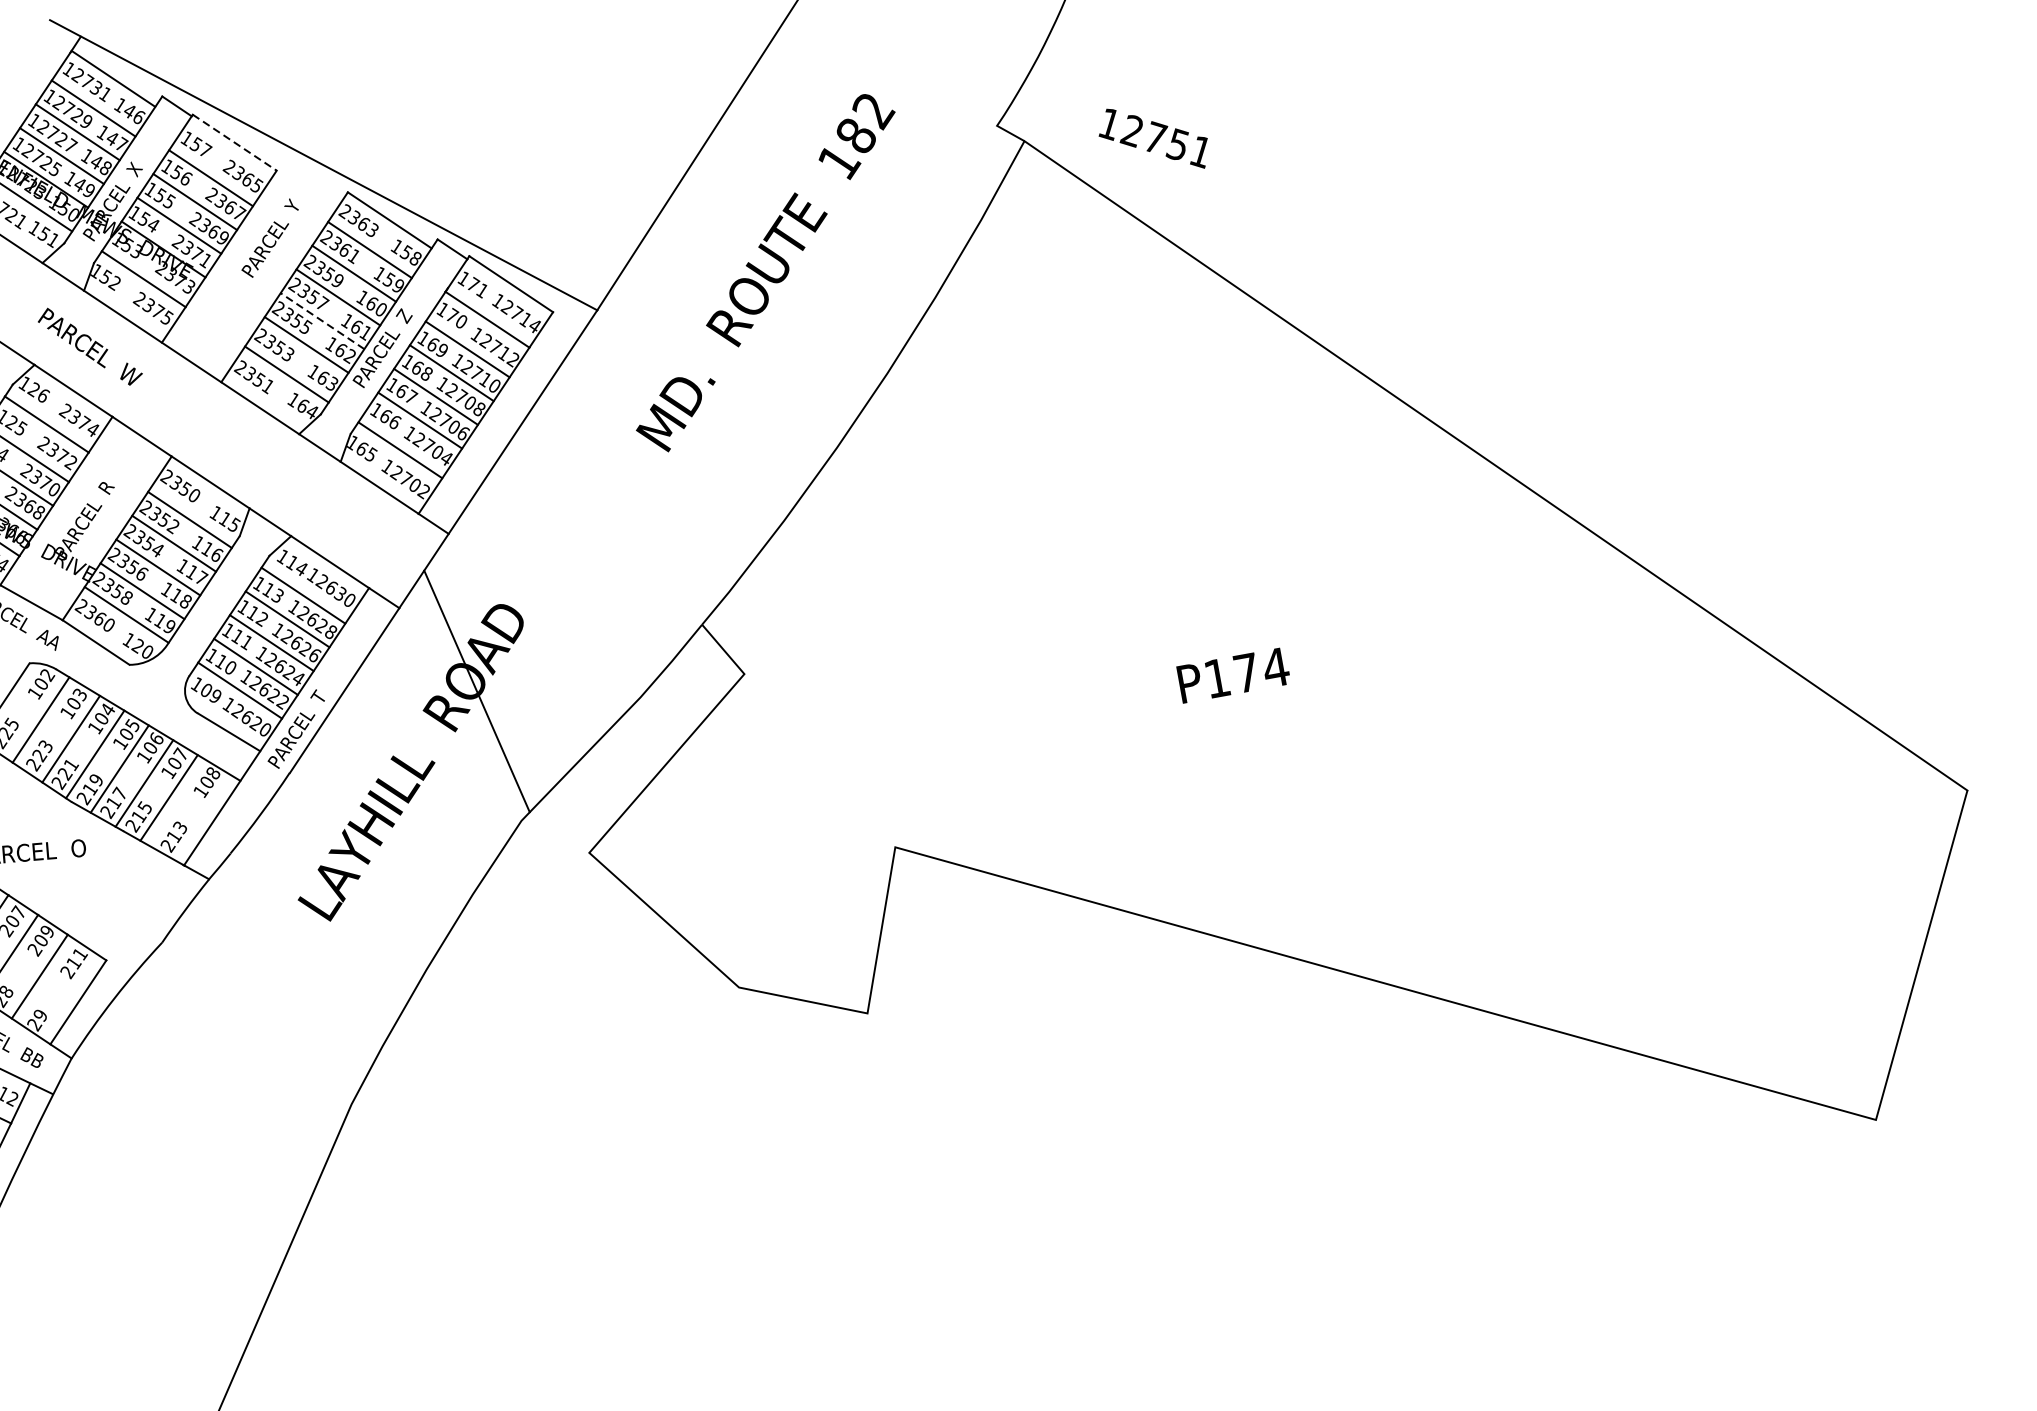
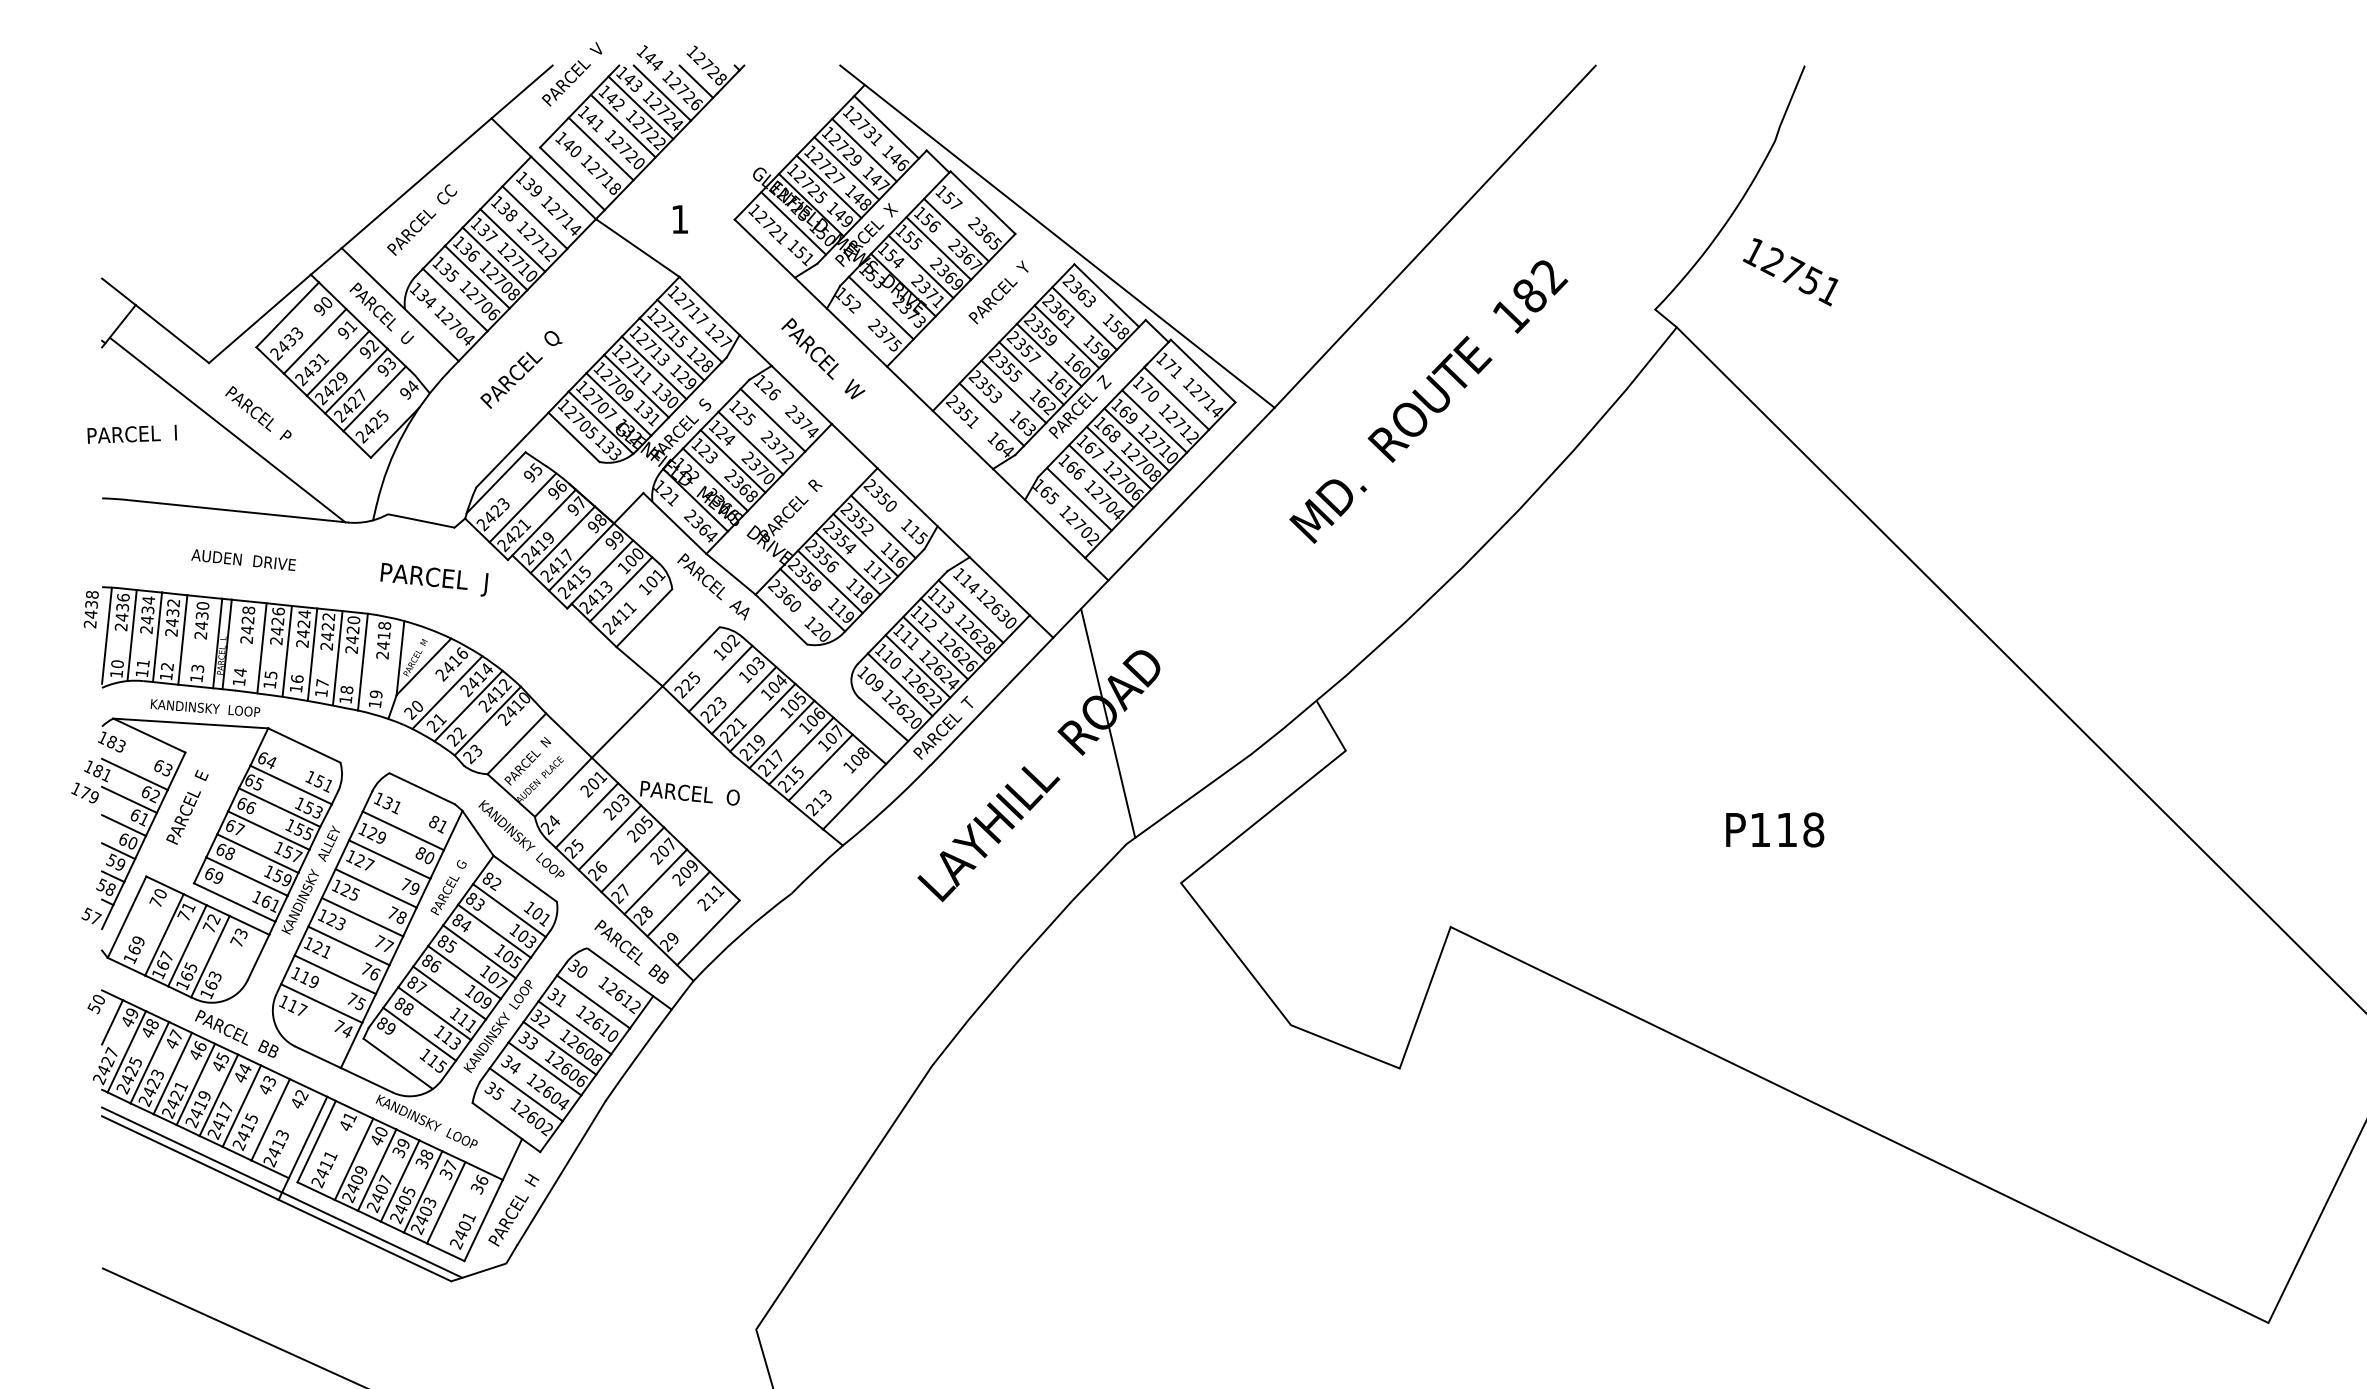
text: (1153, 139) -> (1790, 272), moved
line: (235, 143) -> (983, 203), dashed -> solid
line: (322, 321) -> (1031, 373), dashed -> solid
text: (1261, 669) -> (1800, 829), P174 -> P118

